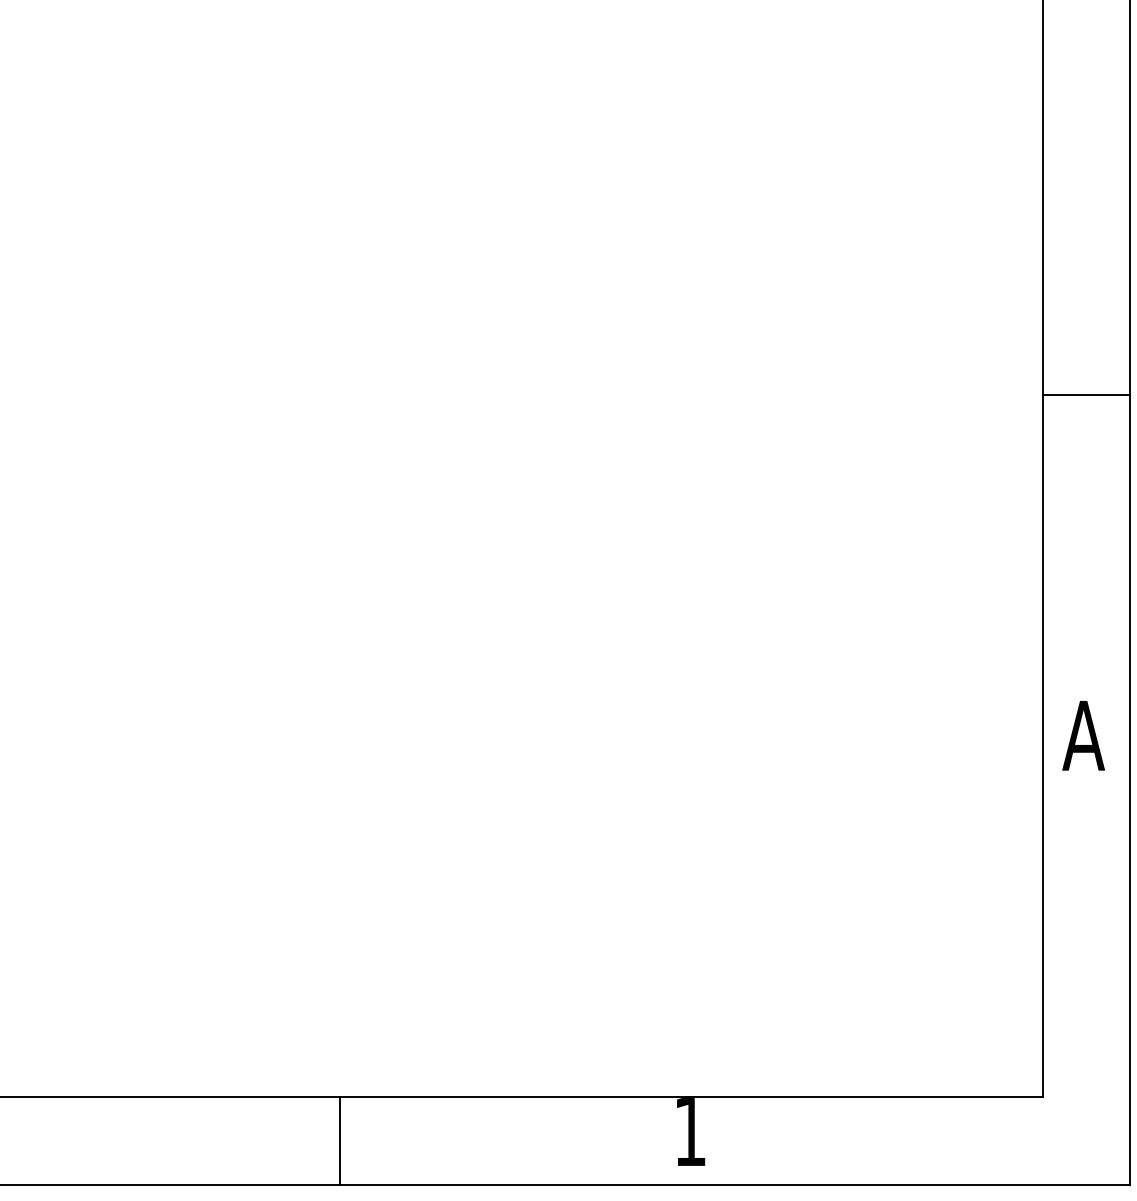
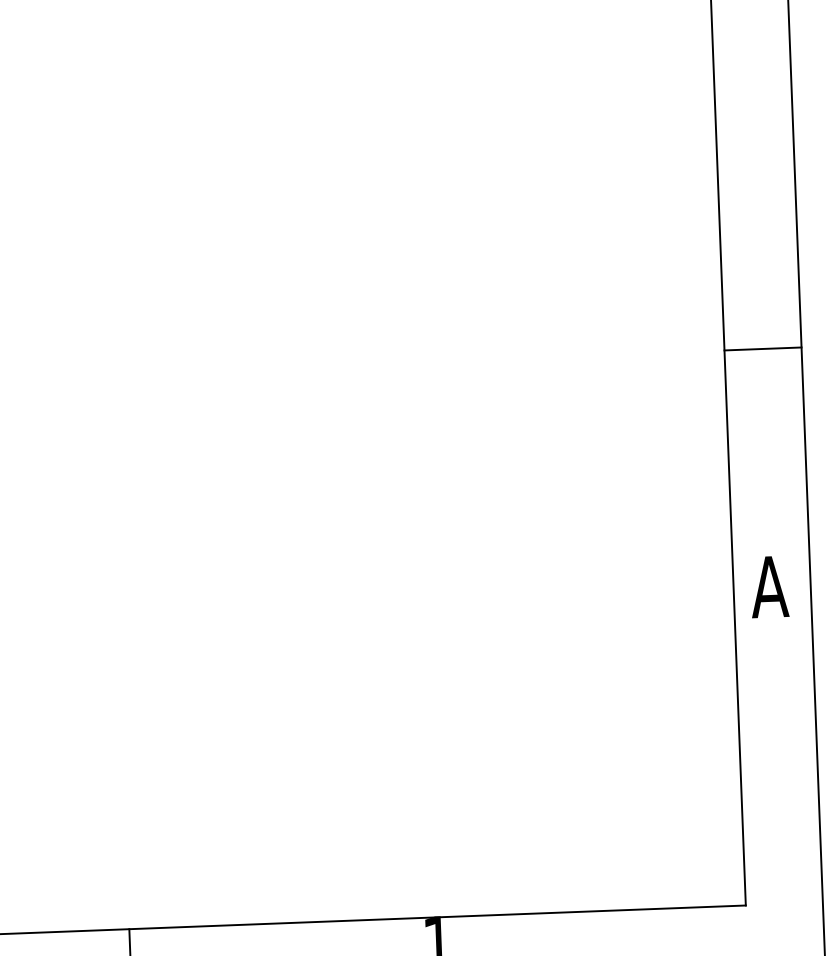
line: (1086, 394) -> (763, 348), moved

